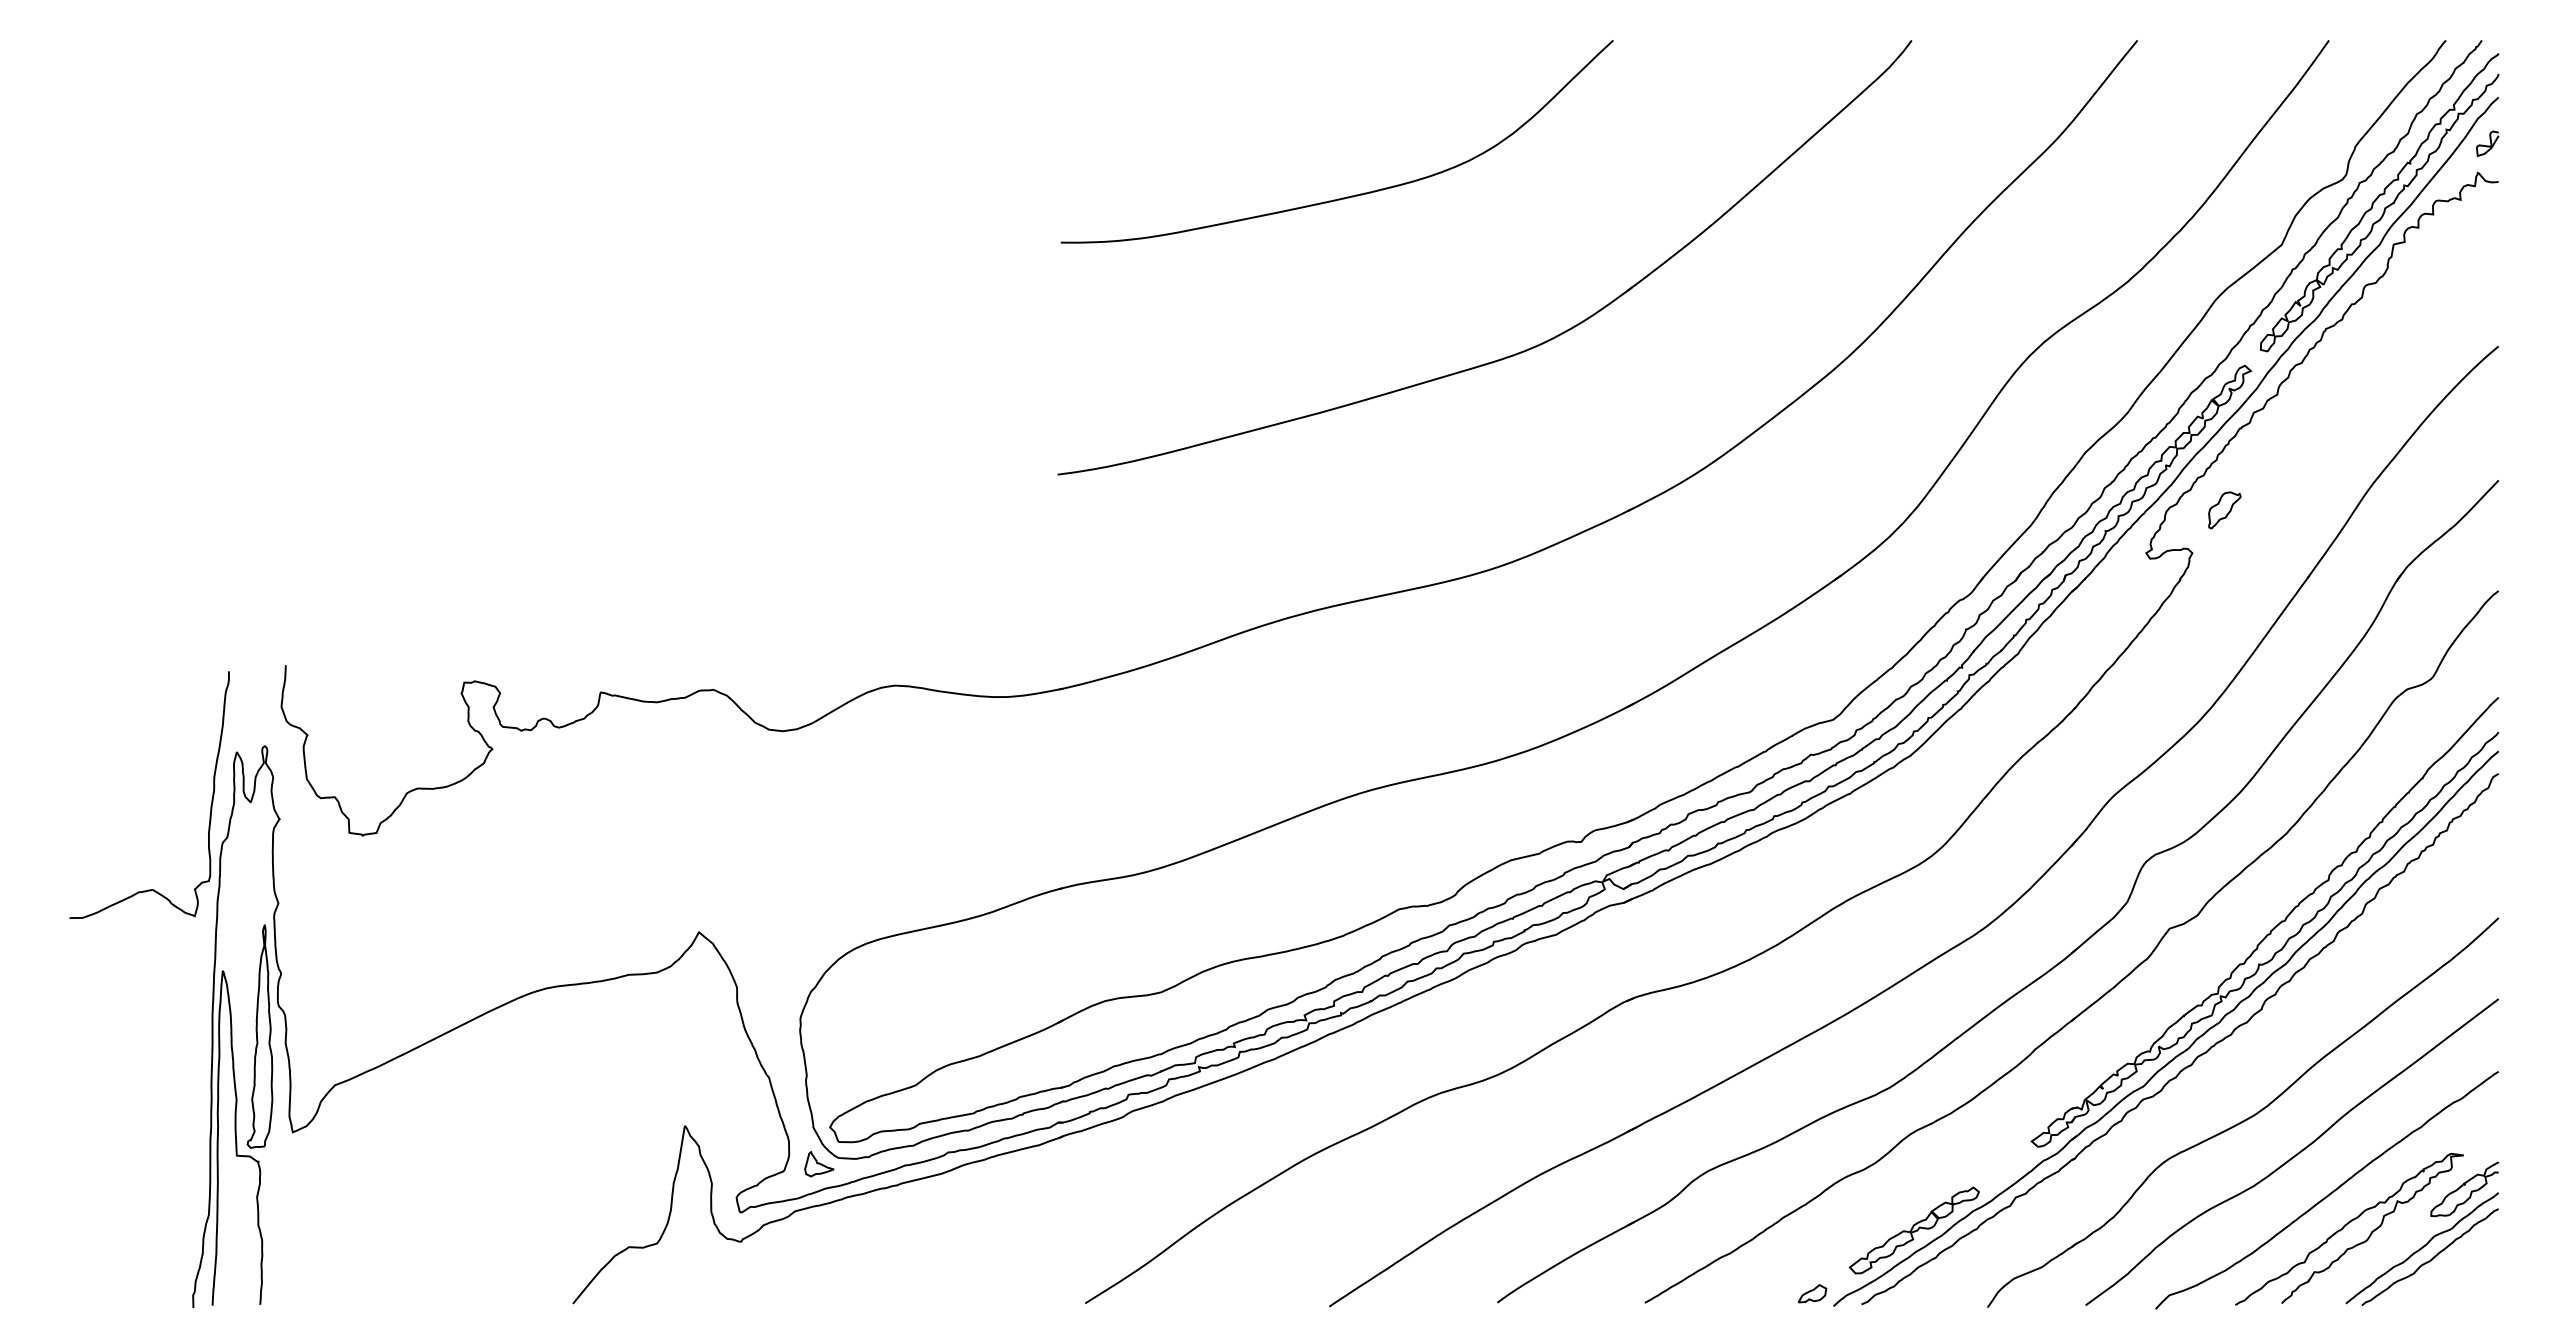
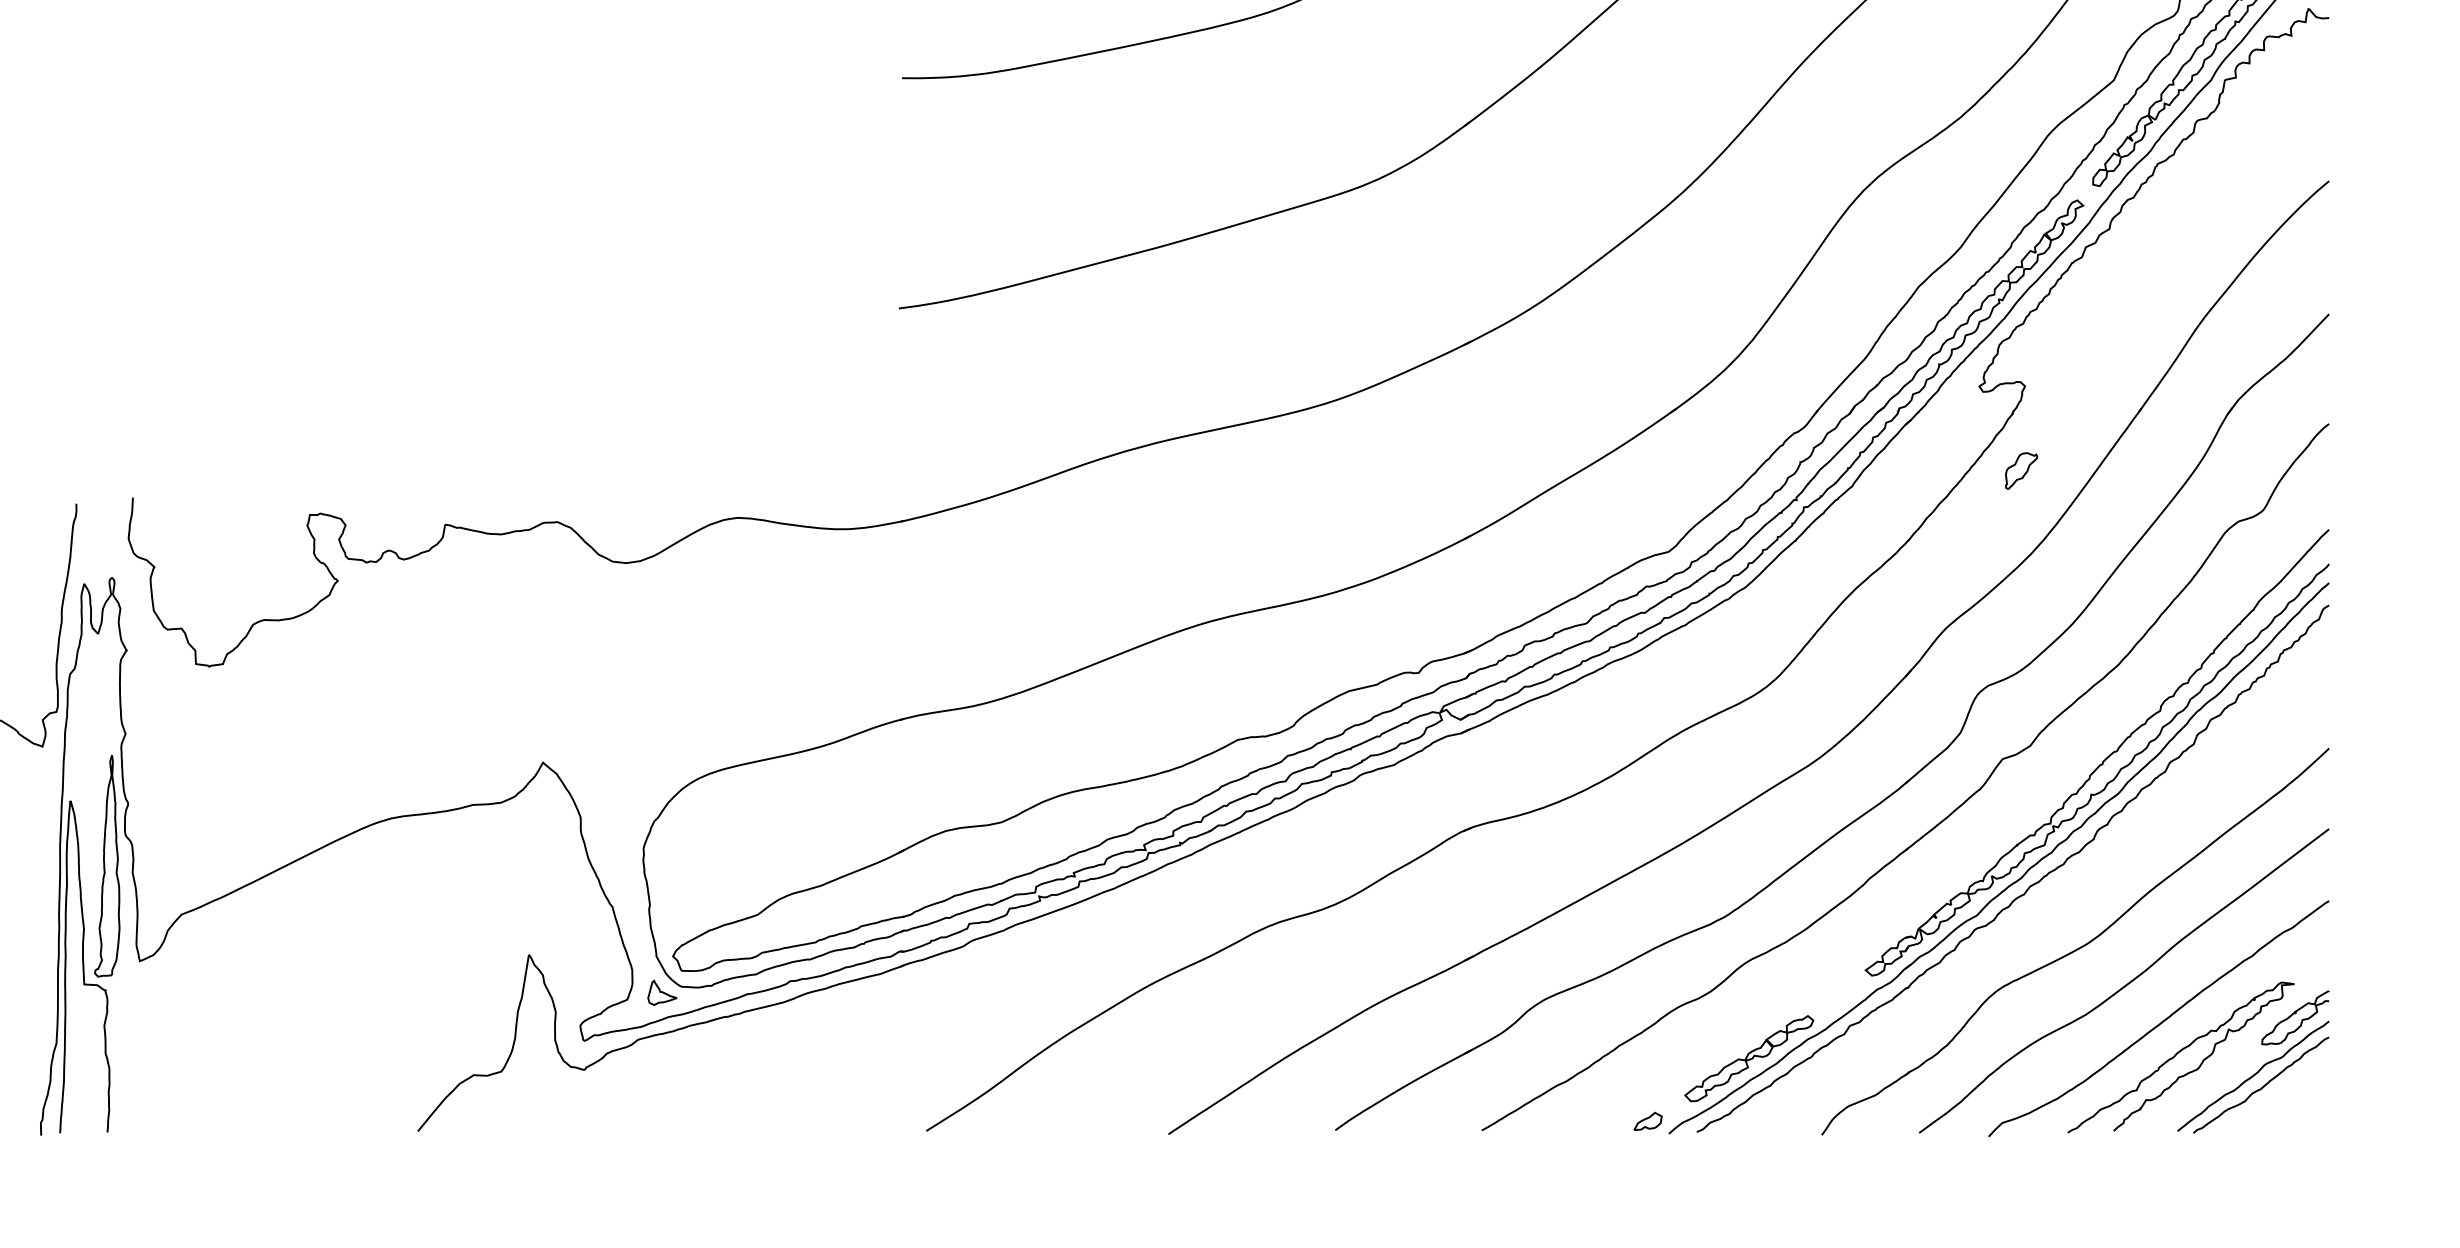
part: (2224, 510) -> (2021, 471), moved

